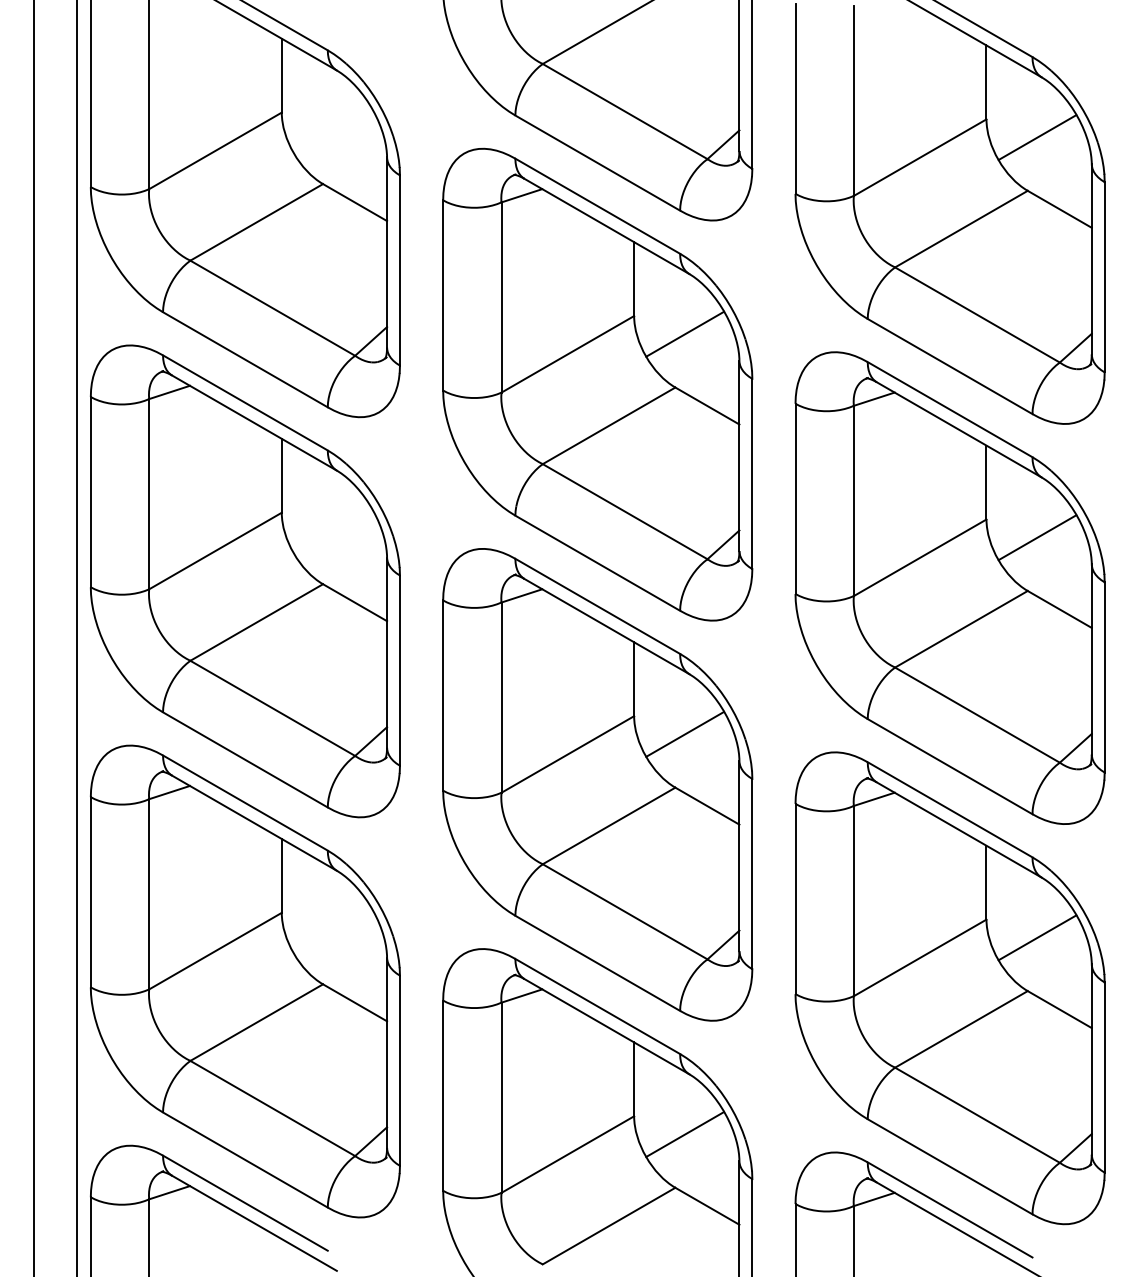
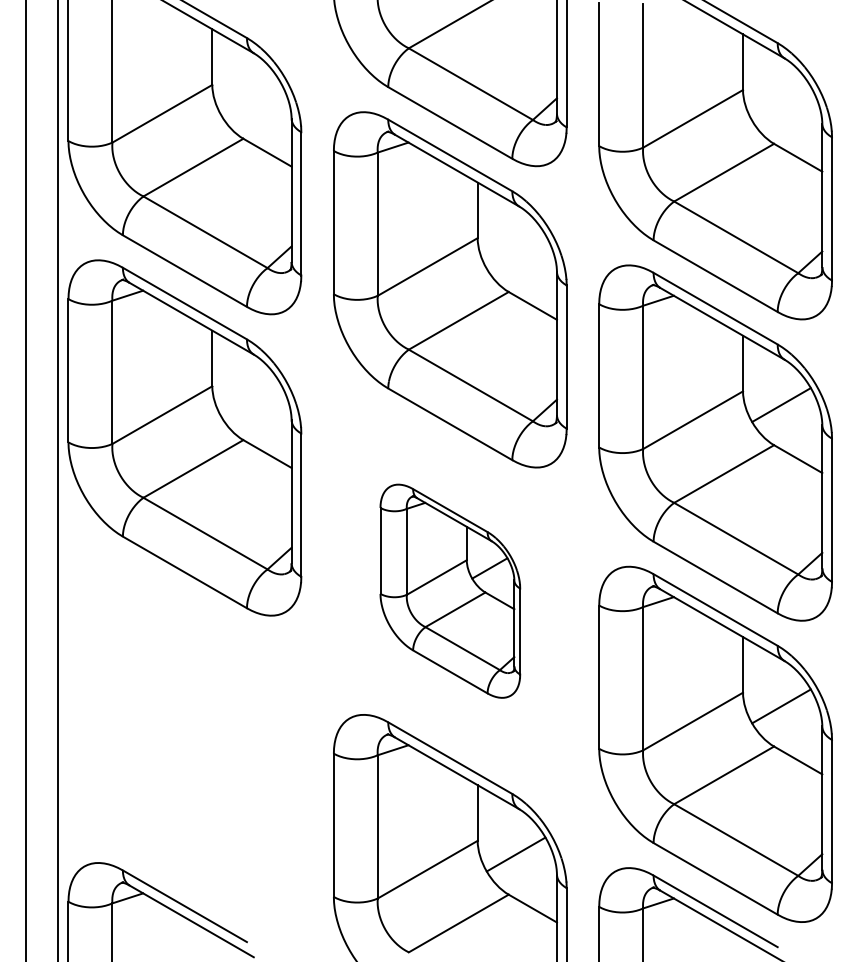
line: (1037, 137) -> (781, 103), removed
line: (685, 333) -> (516, 251), removed
part: (597, 784) -> (450, 590), size x0.6
part: (244, 981) -> (184, 739), removed

